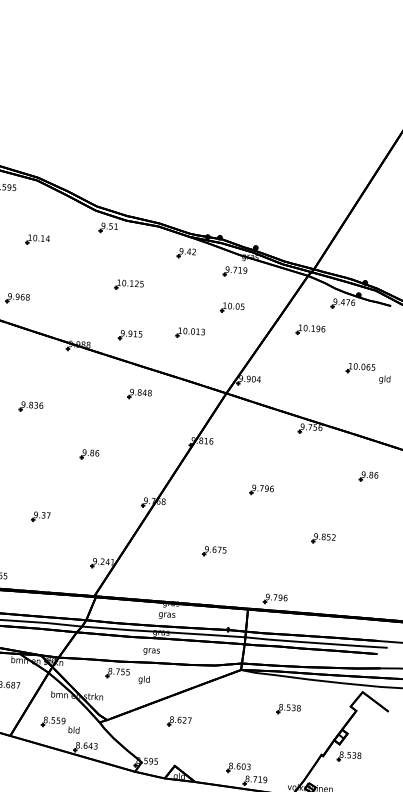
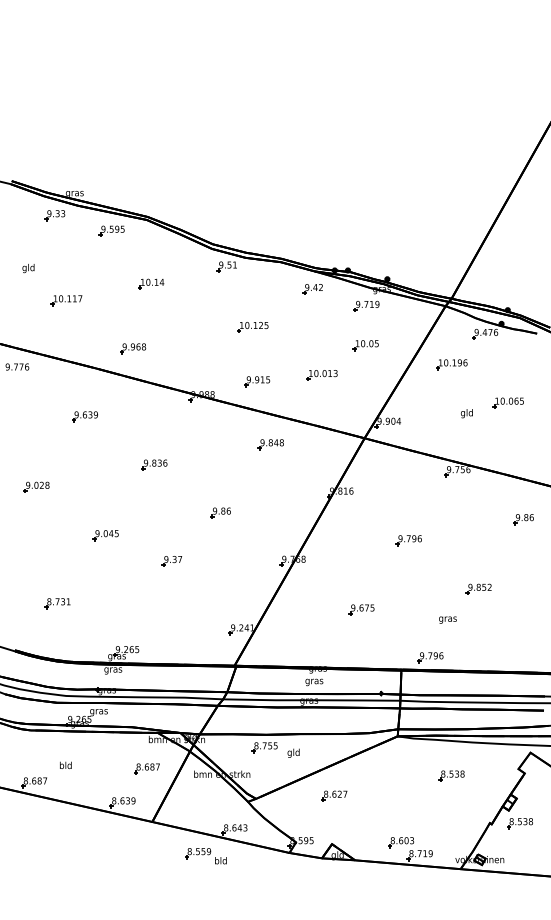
text: (384, 379) -> (466, 413), moved
part: (40, 517) -> (171, 561), moved
text: (151, 651) -> (447, 619), moved
part: (60, 725) -> (205, 856), moved

